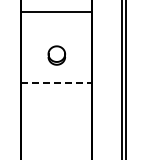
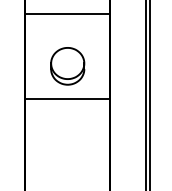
part: (56, 55) -> (67, 66), size x1.67
line: (57, 82) -> (68, 98), dashed -> solid

